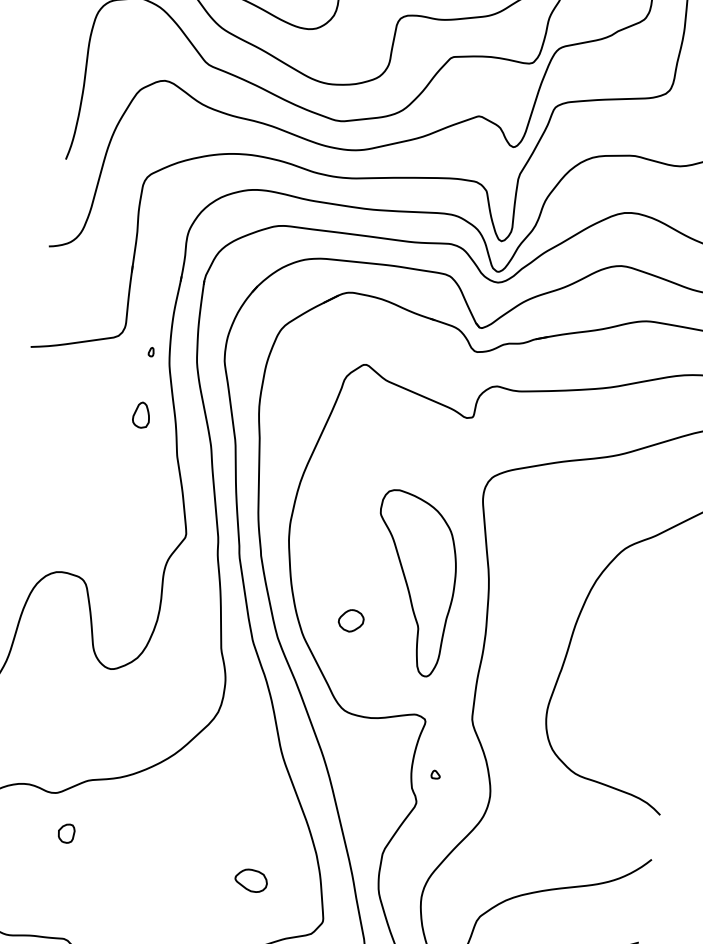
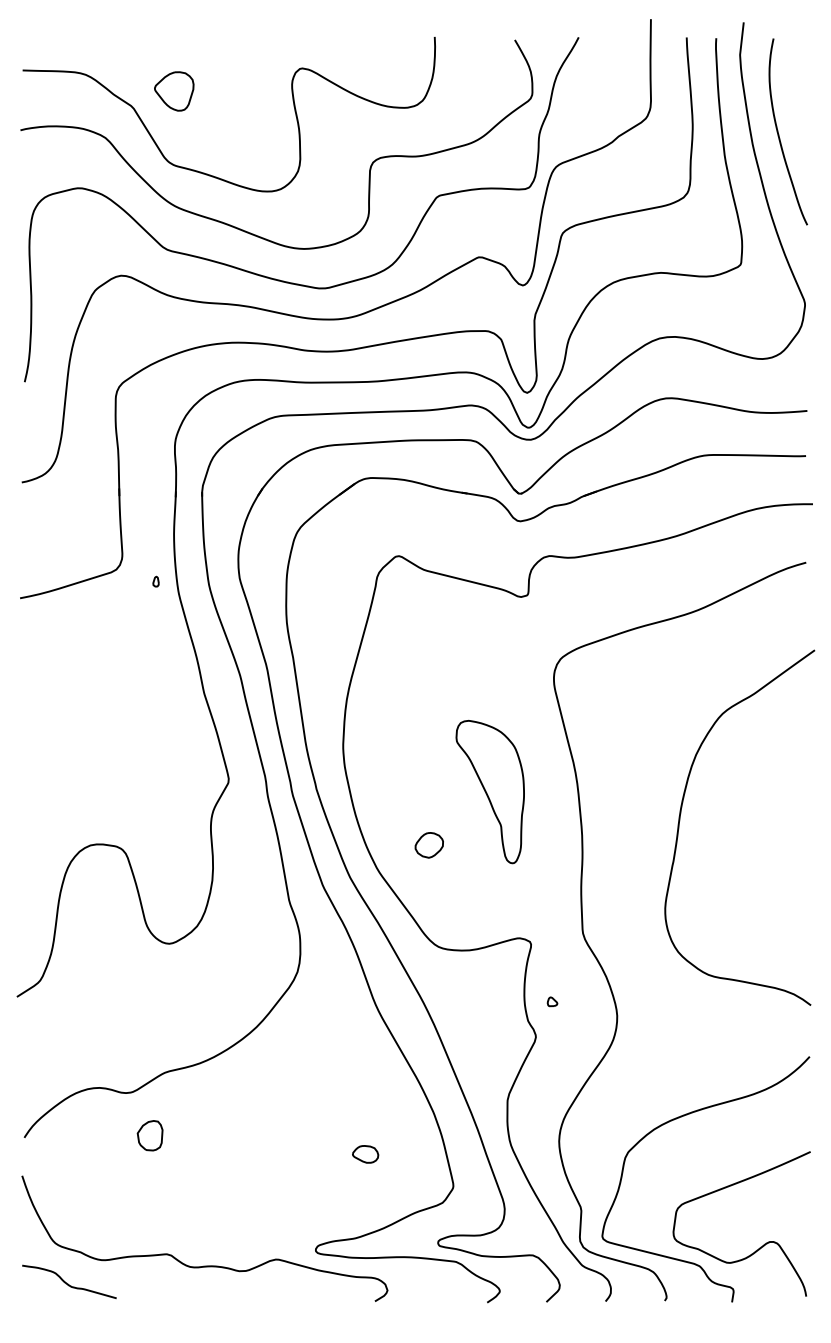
part: (141, 414) -> (156, 653), removed
part: (412, 582) -> (490, 791), size x0.7
part: (65, 833) -> (149, 1135), size x1.4
part: (251, 880) -> (365, 1154), size x0.7

